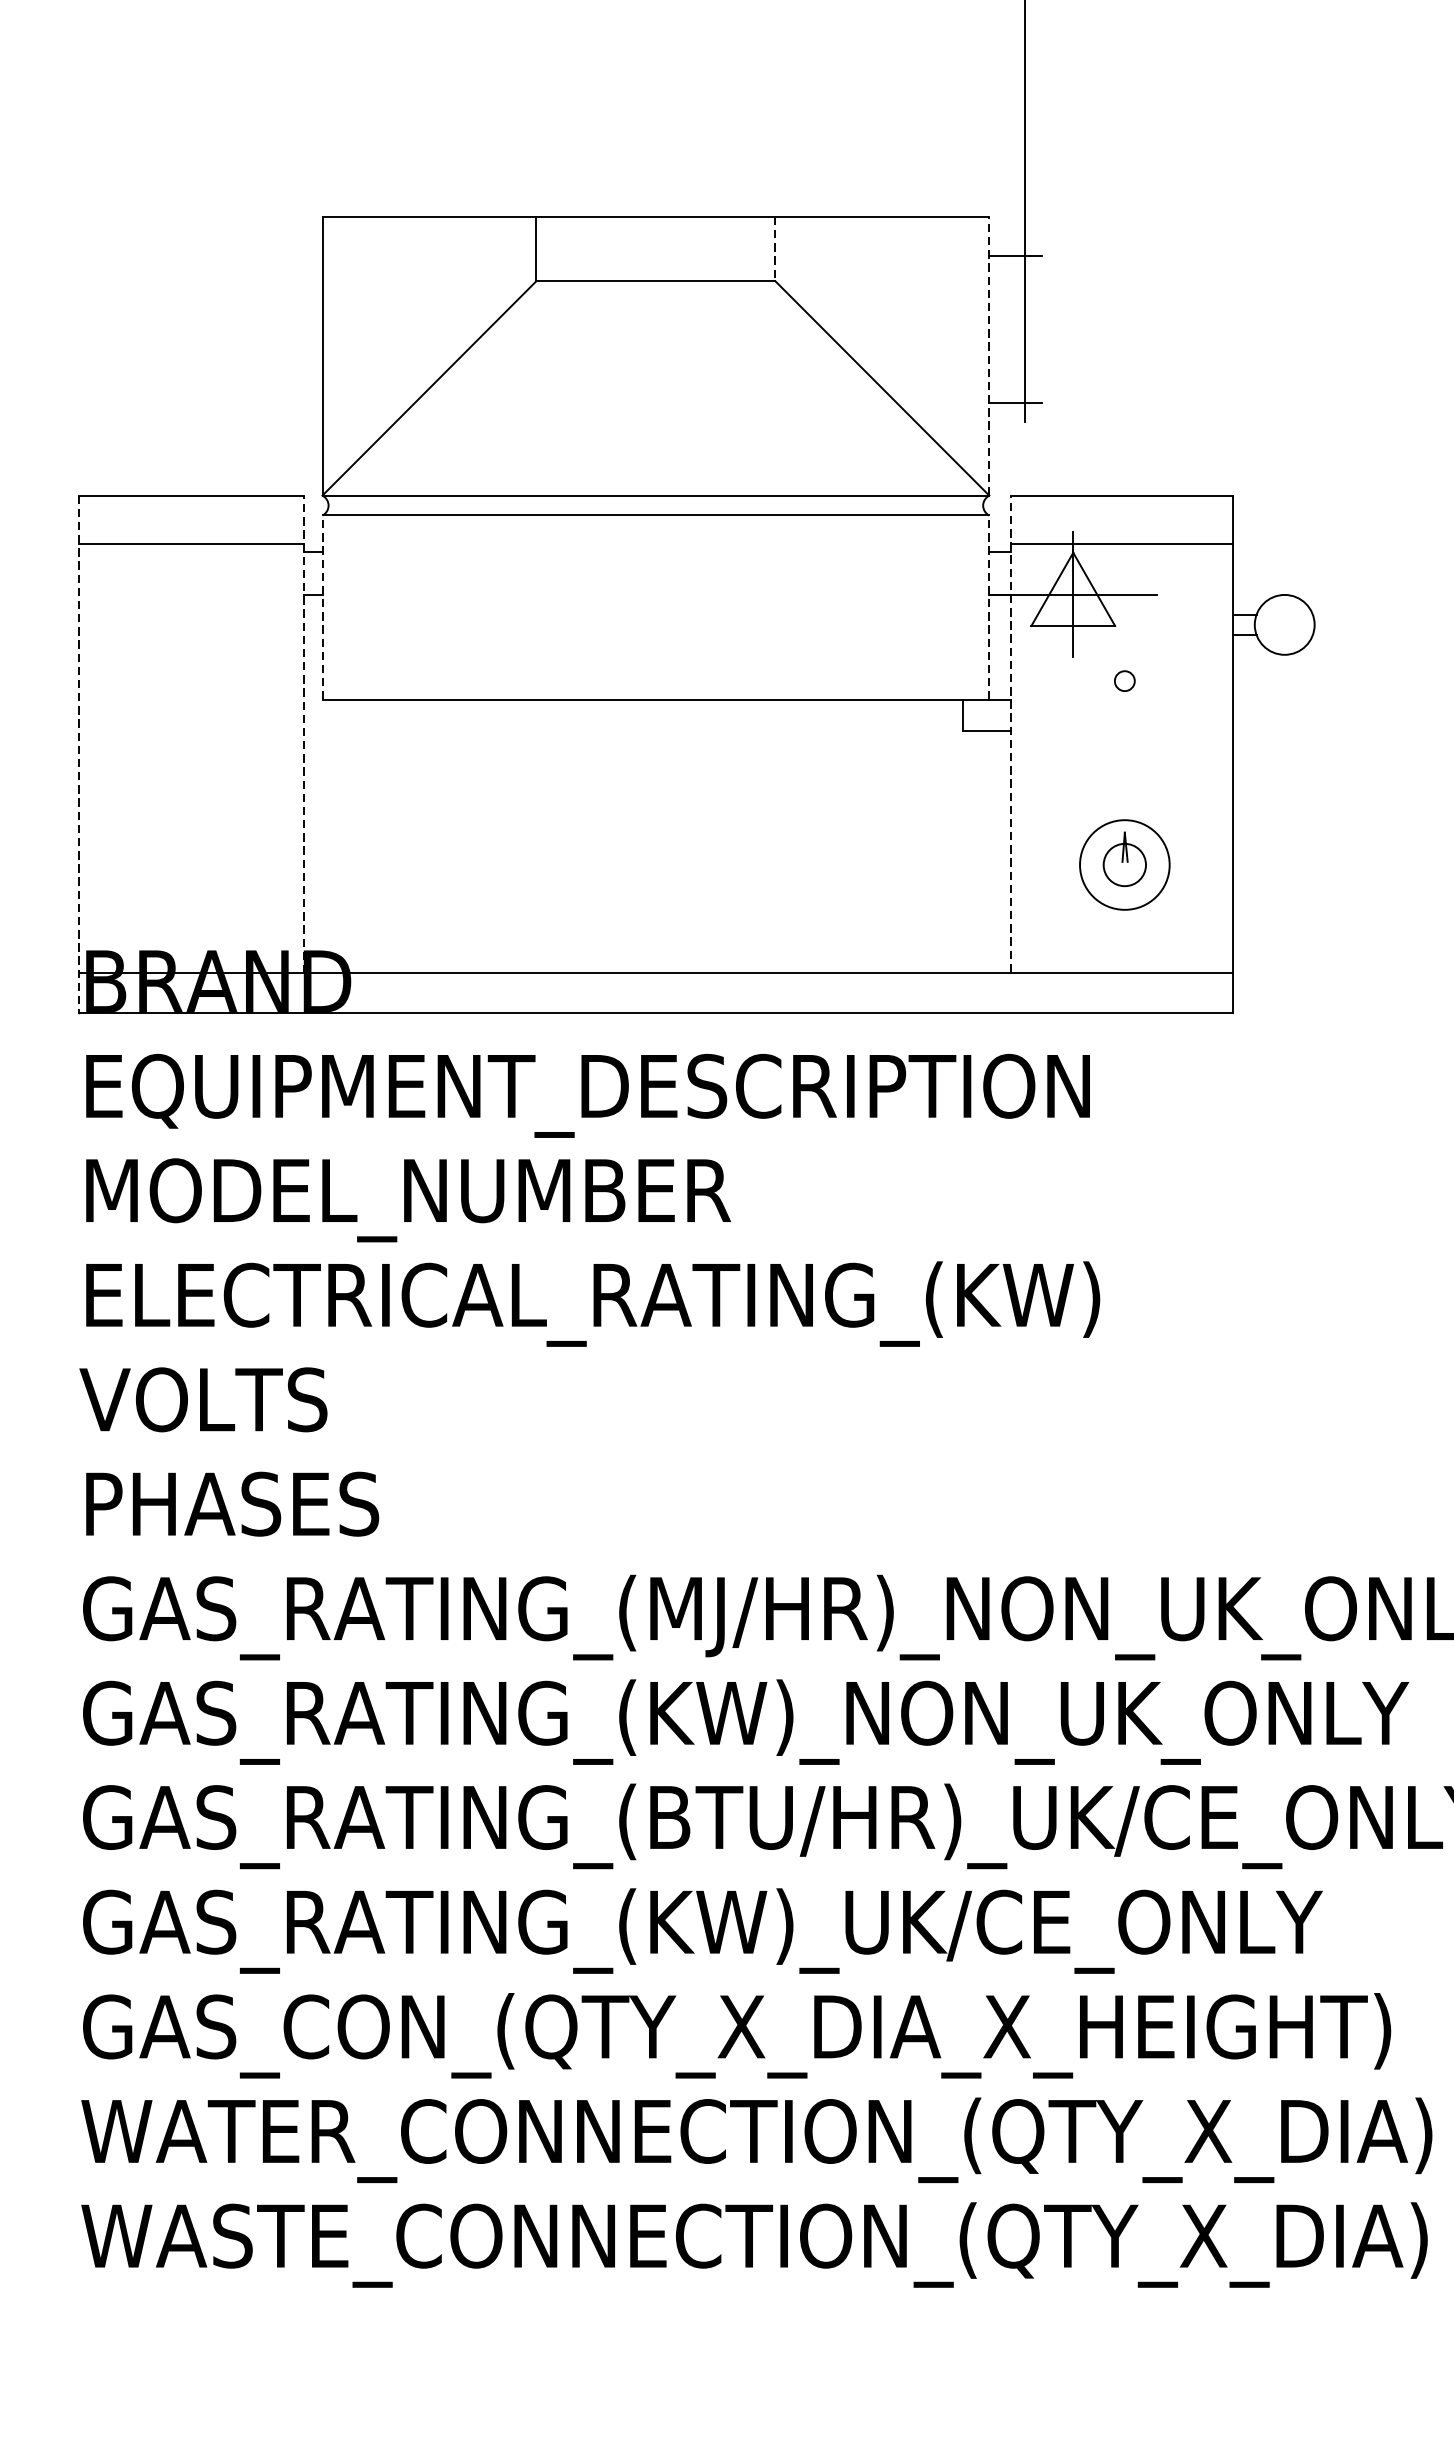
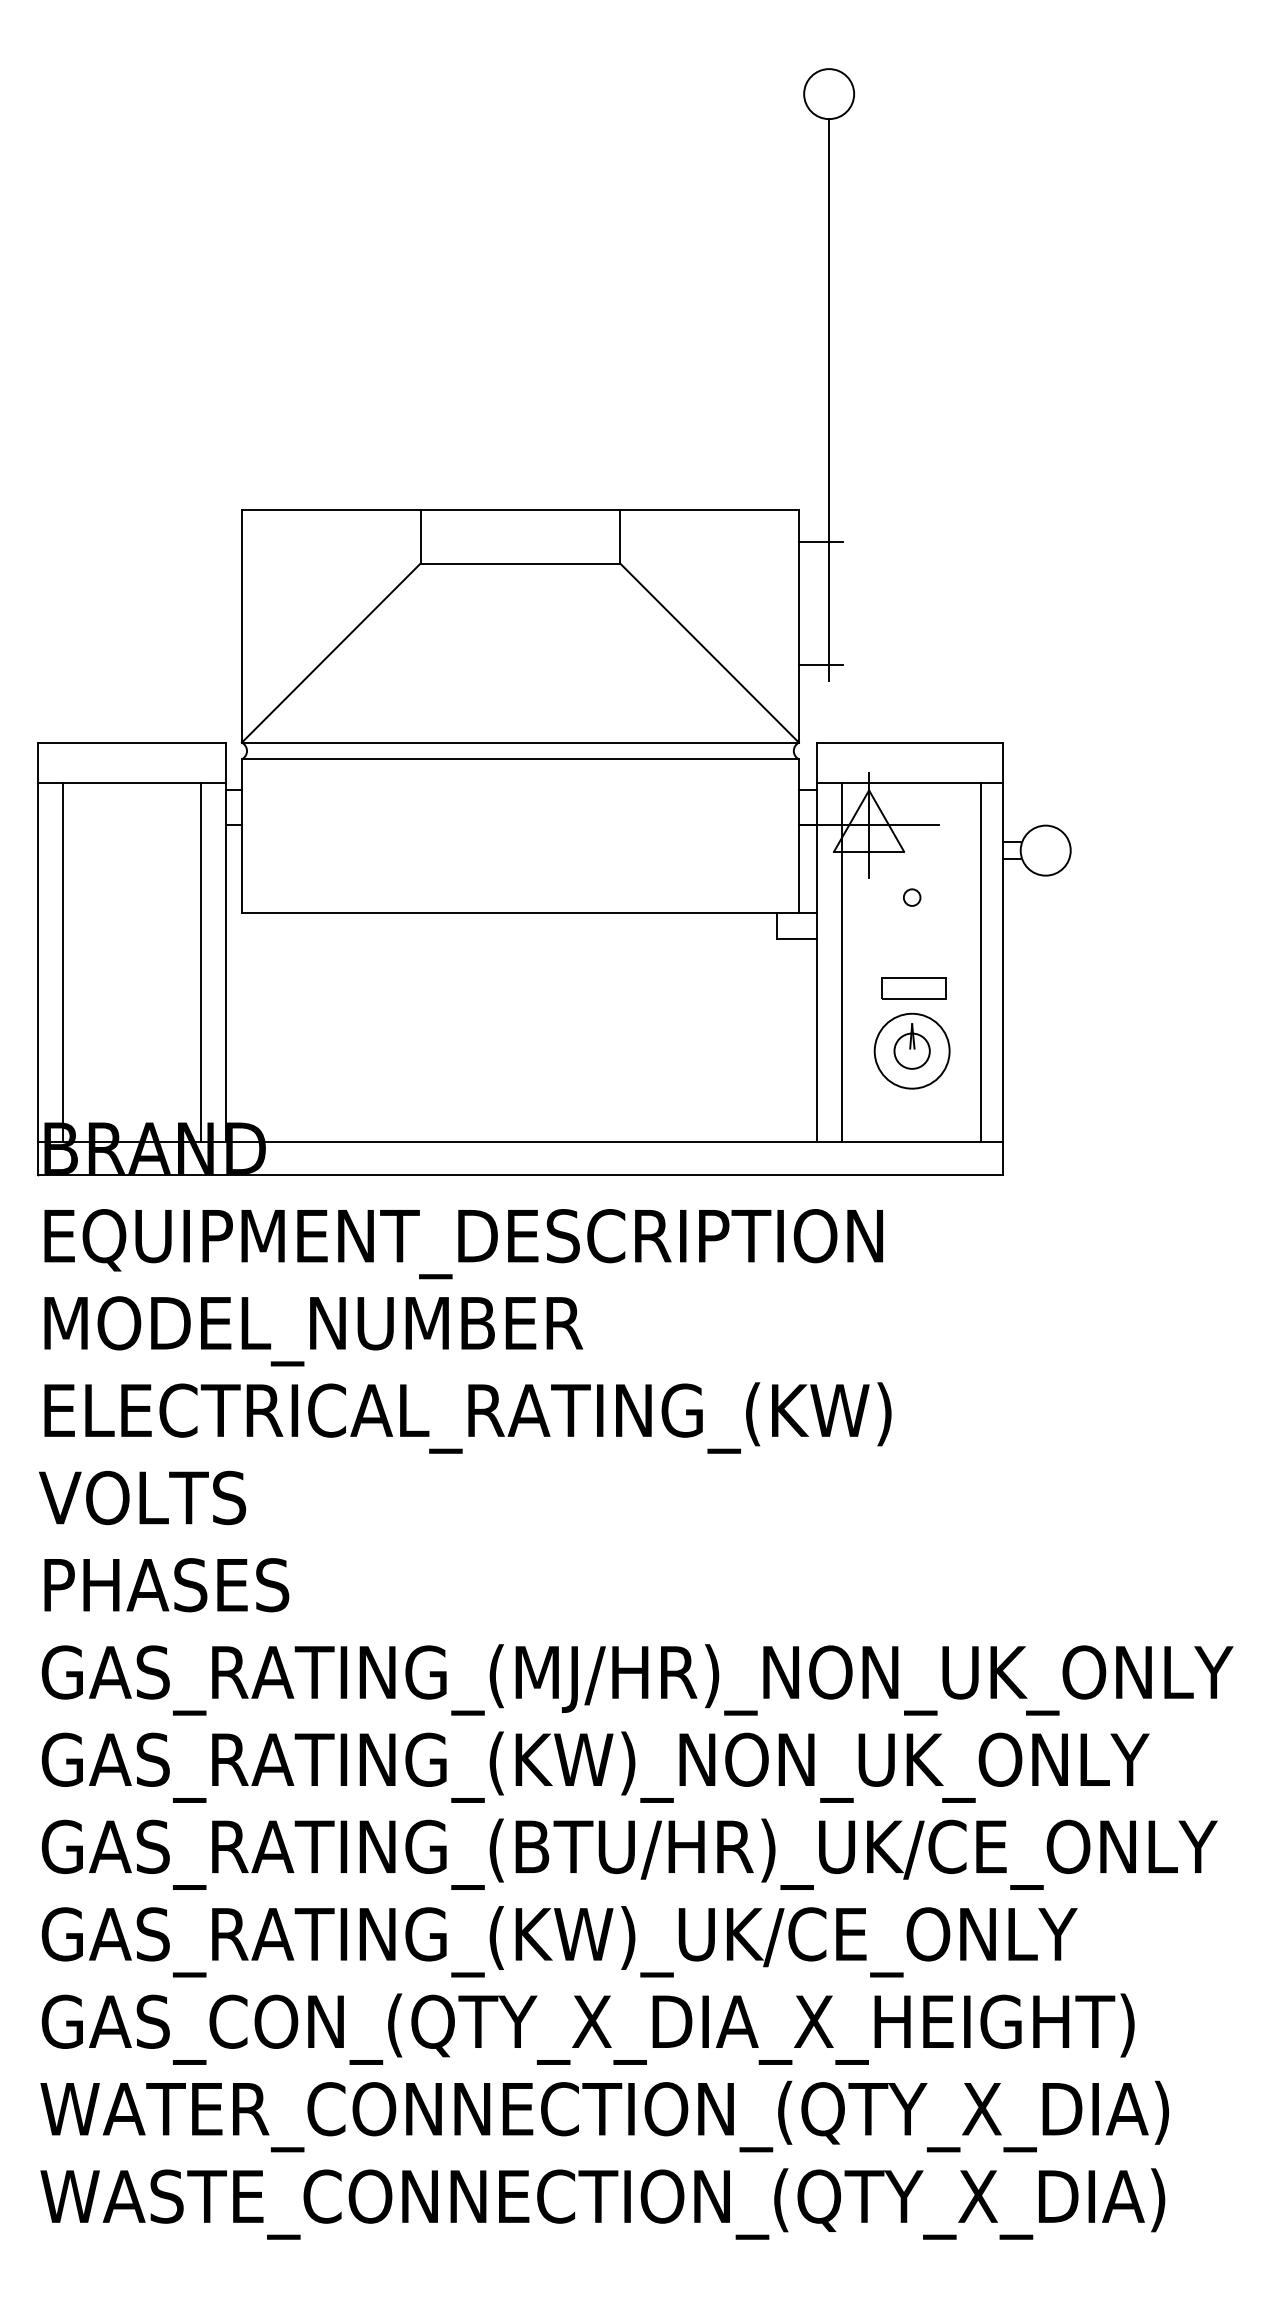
line: (775, 248) -> (620, 536), dashed -> solid
line: (988, 355) -> (798, 625), dashed -> solid
line: (321, 607) -> (241, 836), dashed -> solid
line: (988, 607) -> (798, 836), dashed -> solid
line: (1011, 733) -> (817, 941), dashed -> solid
line: (304, 734) -> (226, 942), dashed -> solid
line: (78, 755) -> (38, 959), dashed -> solid
line: (108, 757) -> (63, 961), added
line: (274, 757) -> (201, 961), added
line: (1041, 757) -> (842, 961), added
line: (1206, 757) -> (980, 961), added
part: (1126, 789) -> (913, 988), added

